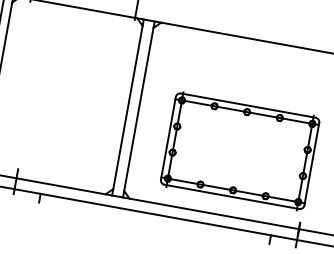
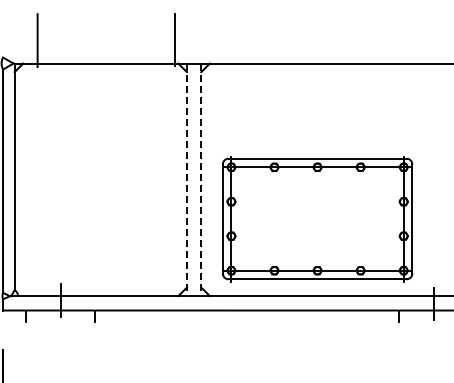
line: (127, 107) -> (186, 180), solid -> dashed
line: (138, 110) -> (201, 180), solid -> dashed
part: (239, 151) -> (317, 219), moved

